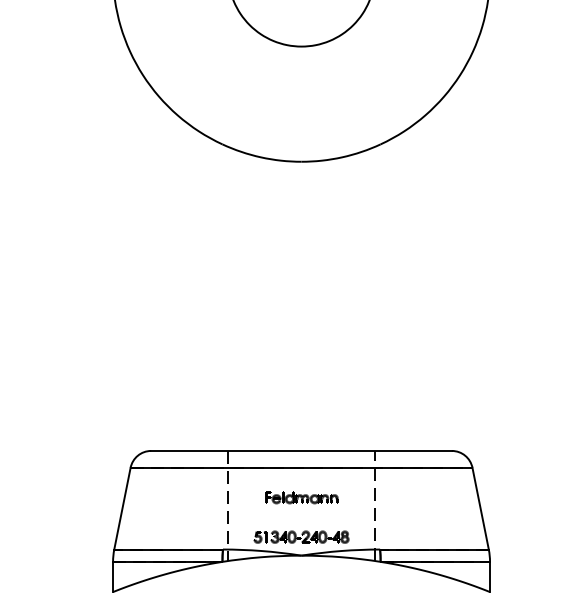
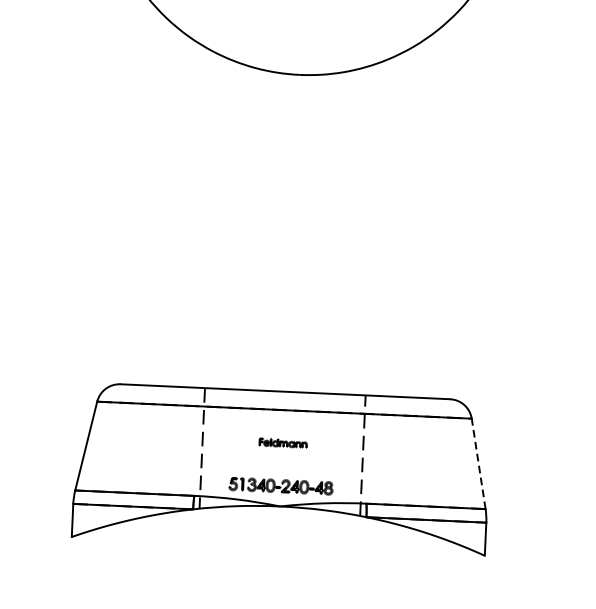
part: (301, 497) -> (282, 442), size x0.6
line: (480, 508) -> (478, 463), solid -> dashed

